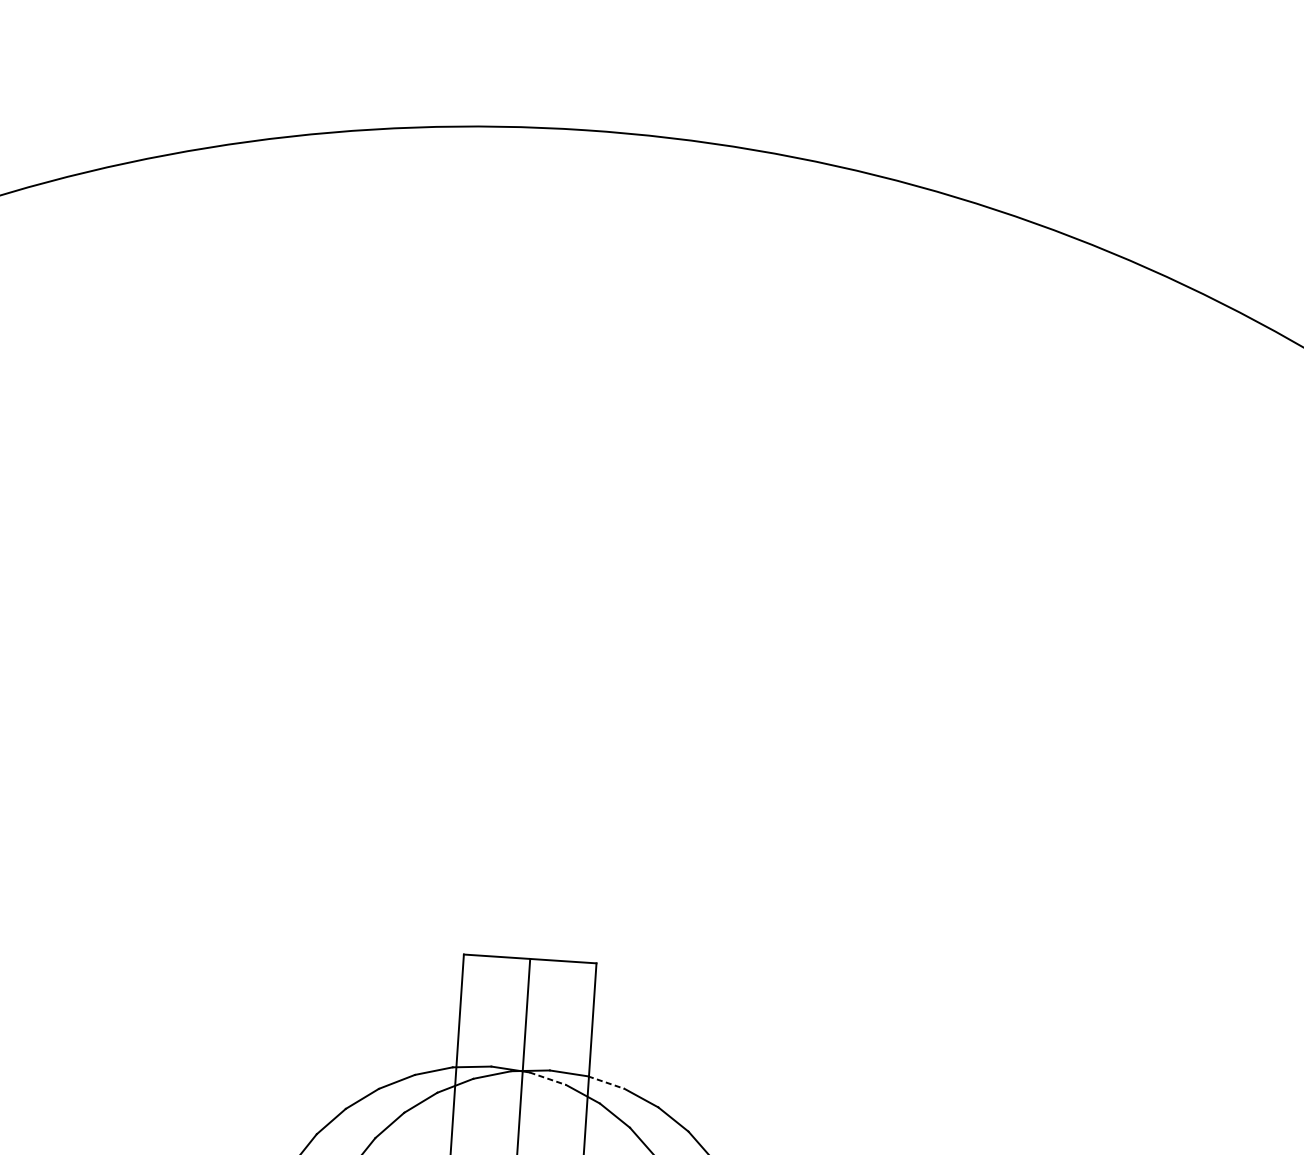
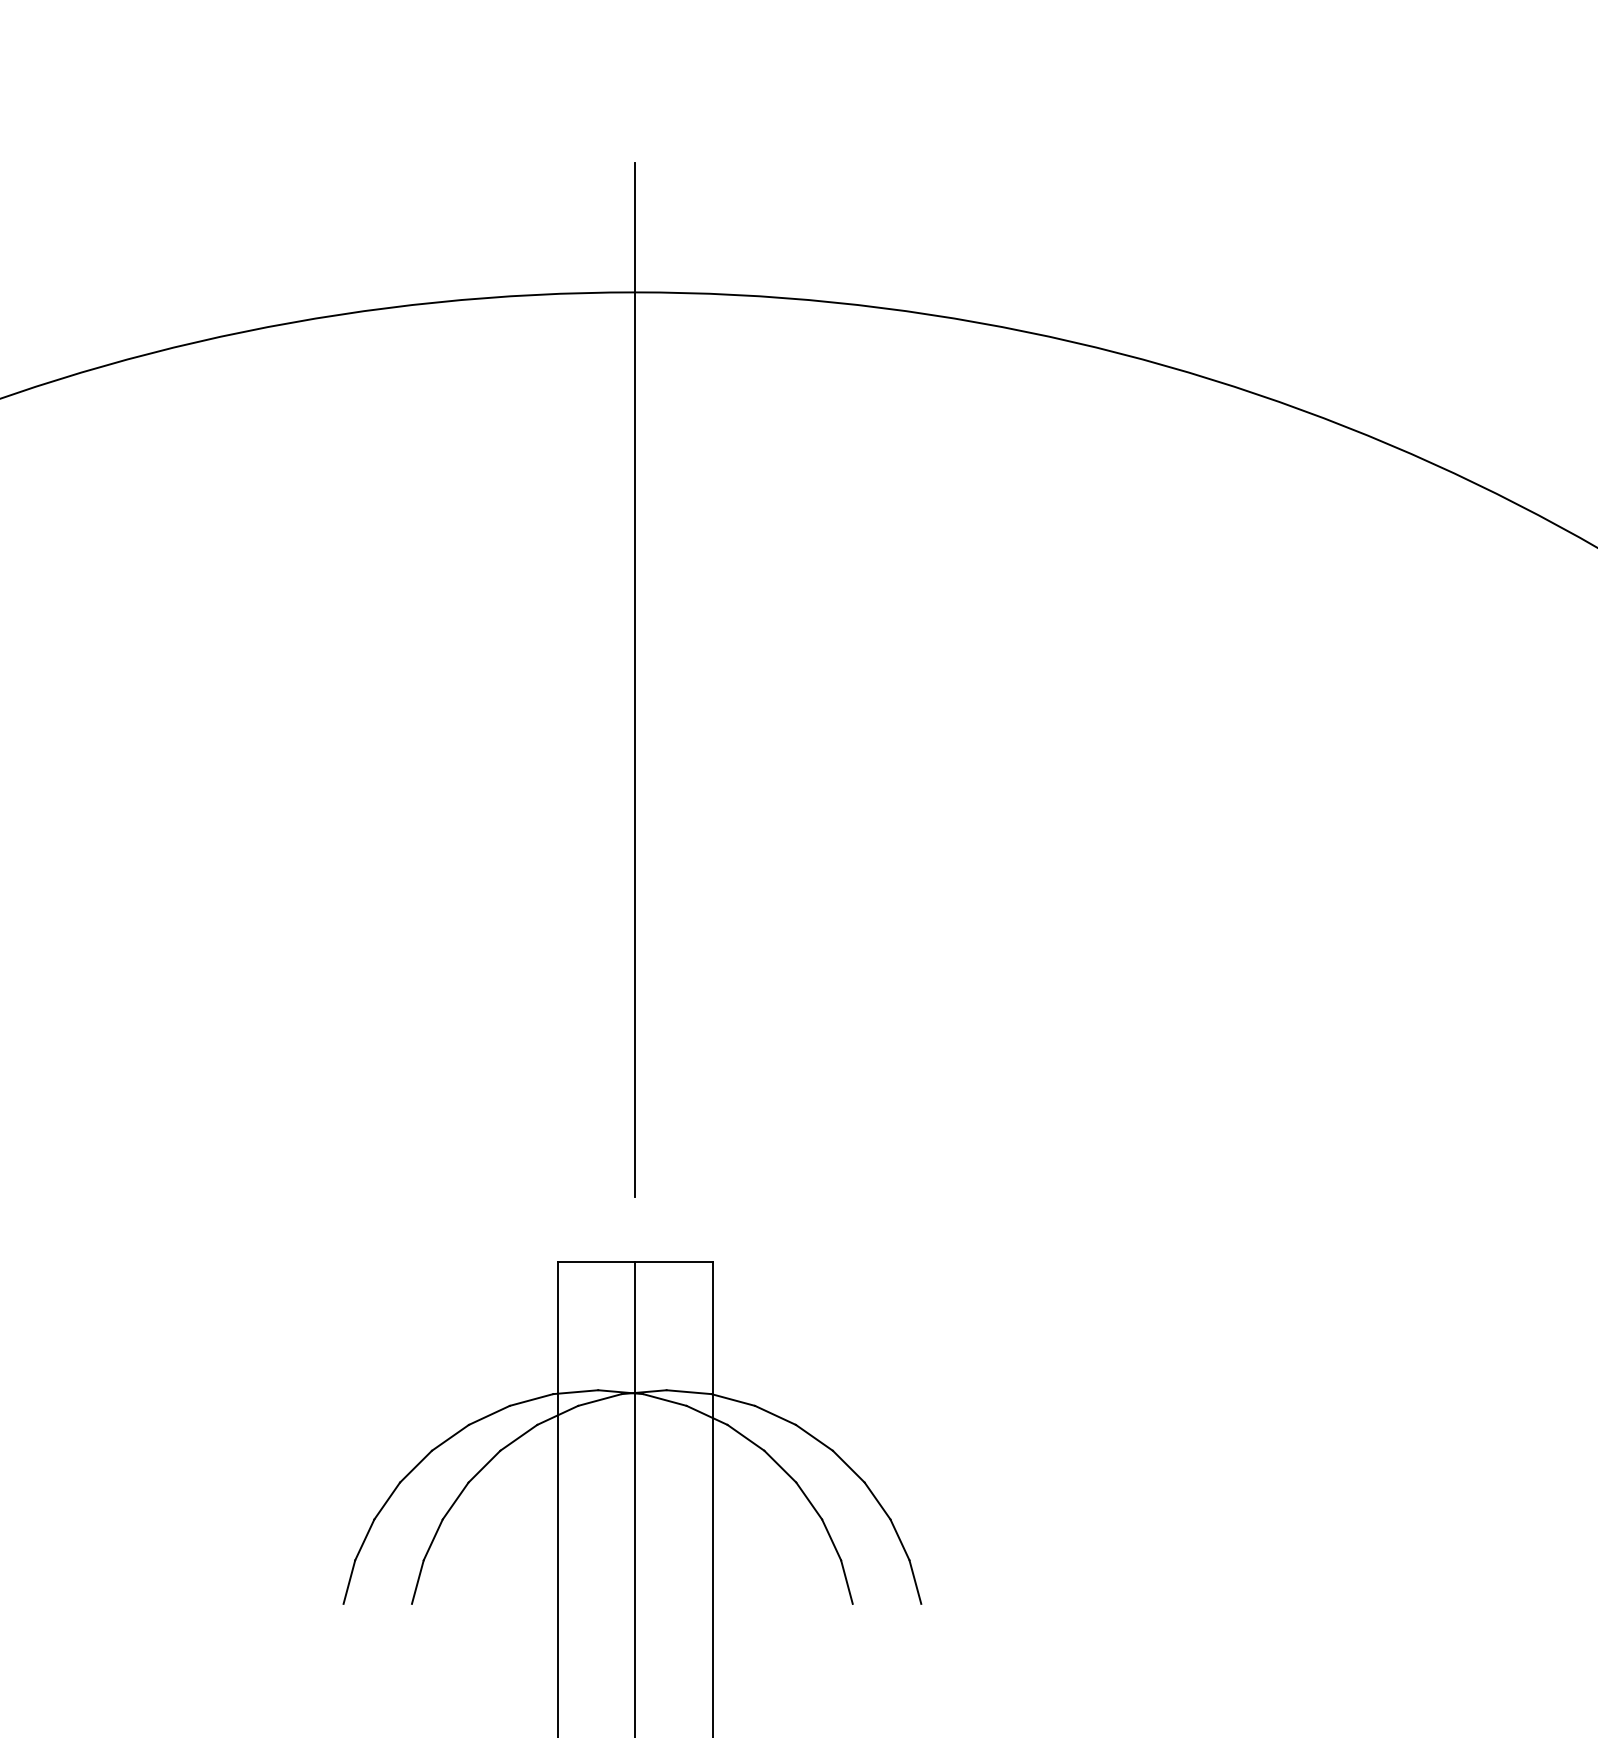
line: (563, 462) -> (635, 680), added
line: (547, 1079) -> (664, 1400), dashed -> solid
line: (606, 1083) -> (733, 1400), dashed -> solid

